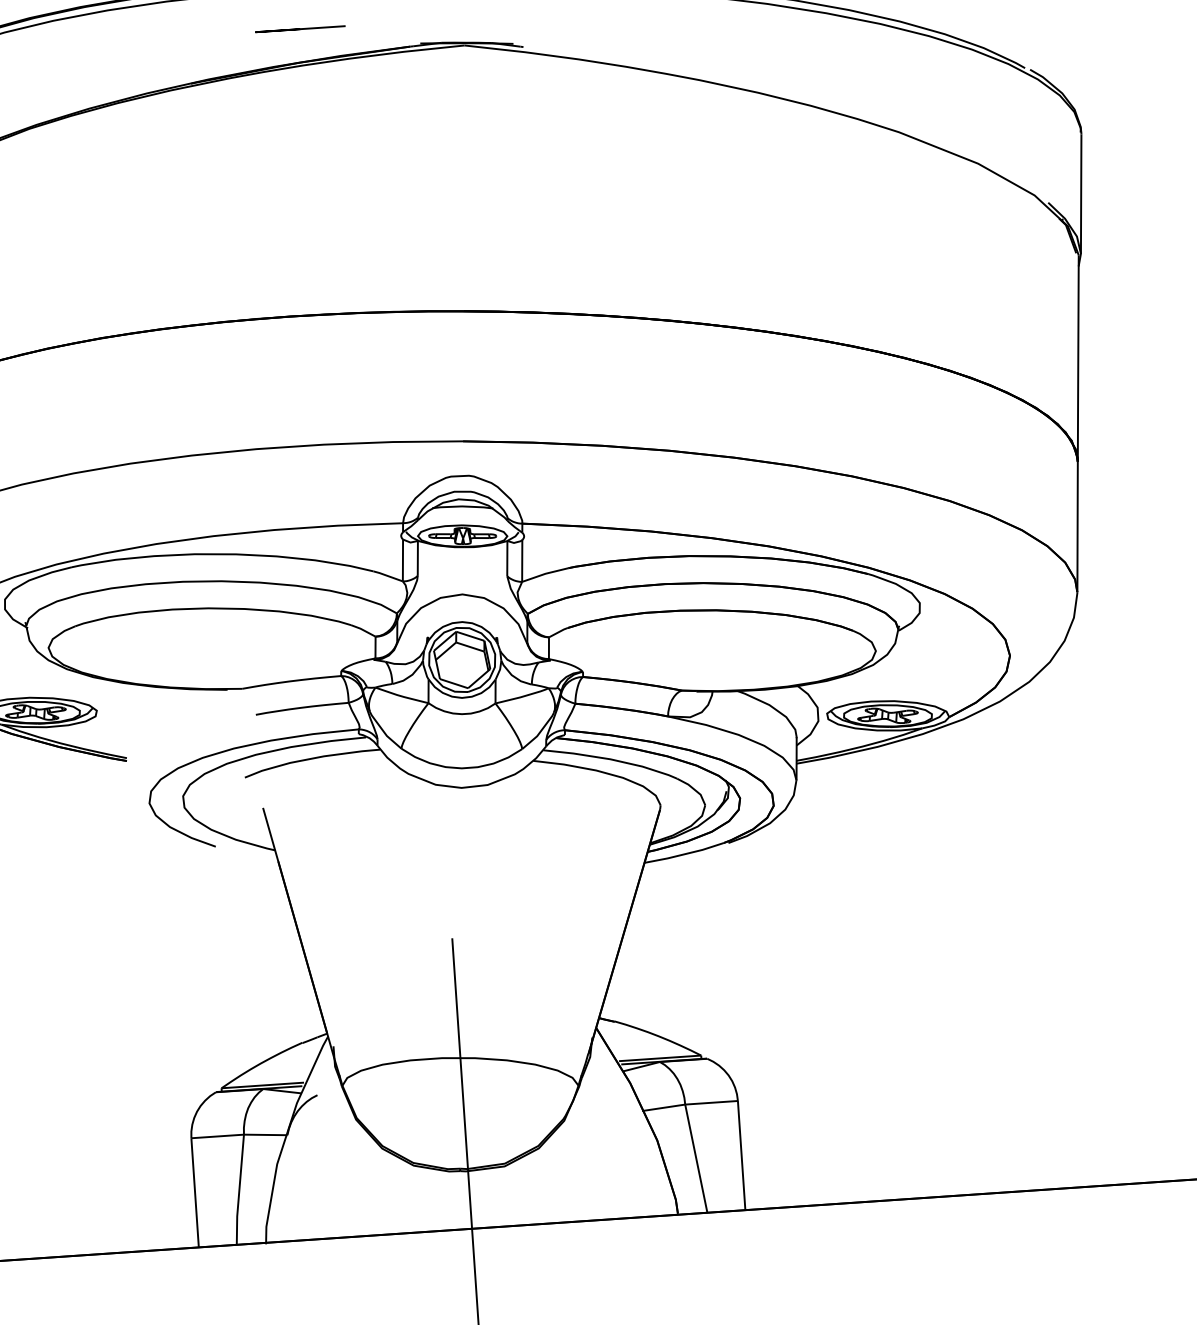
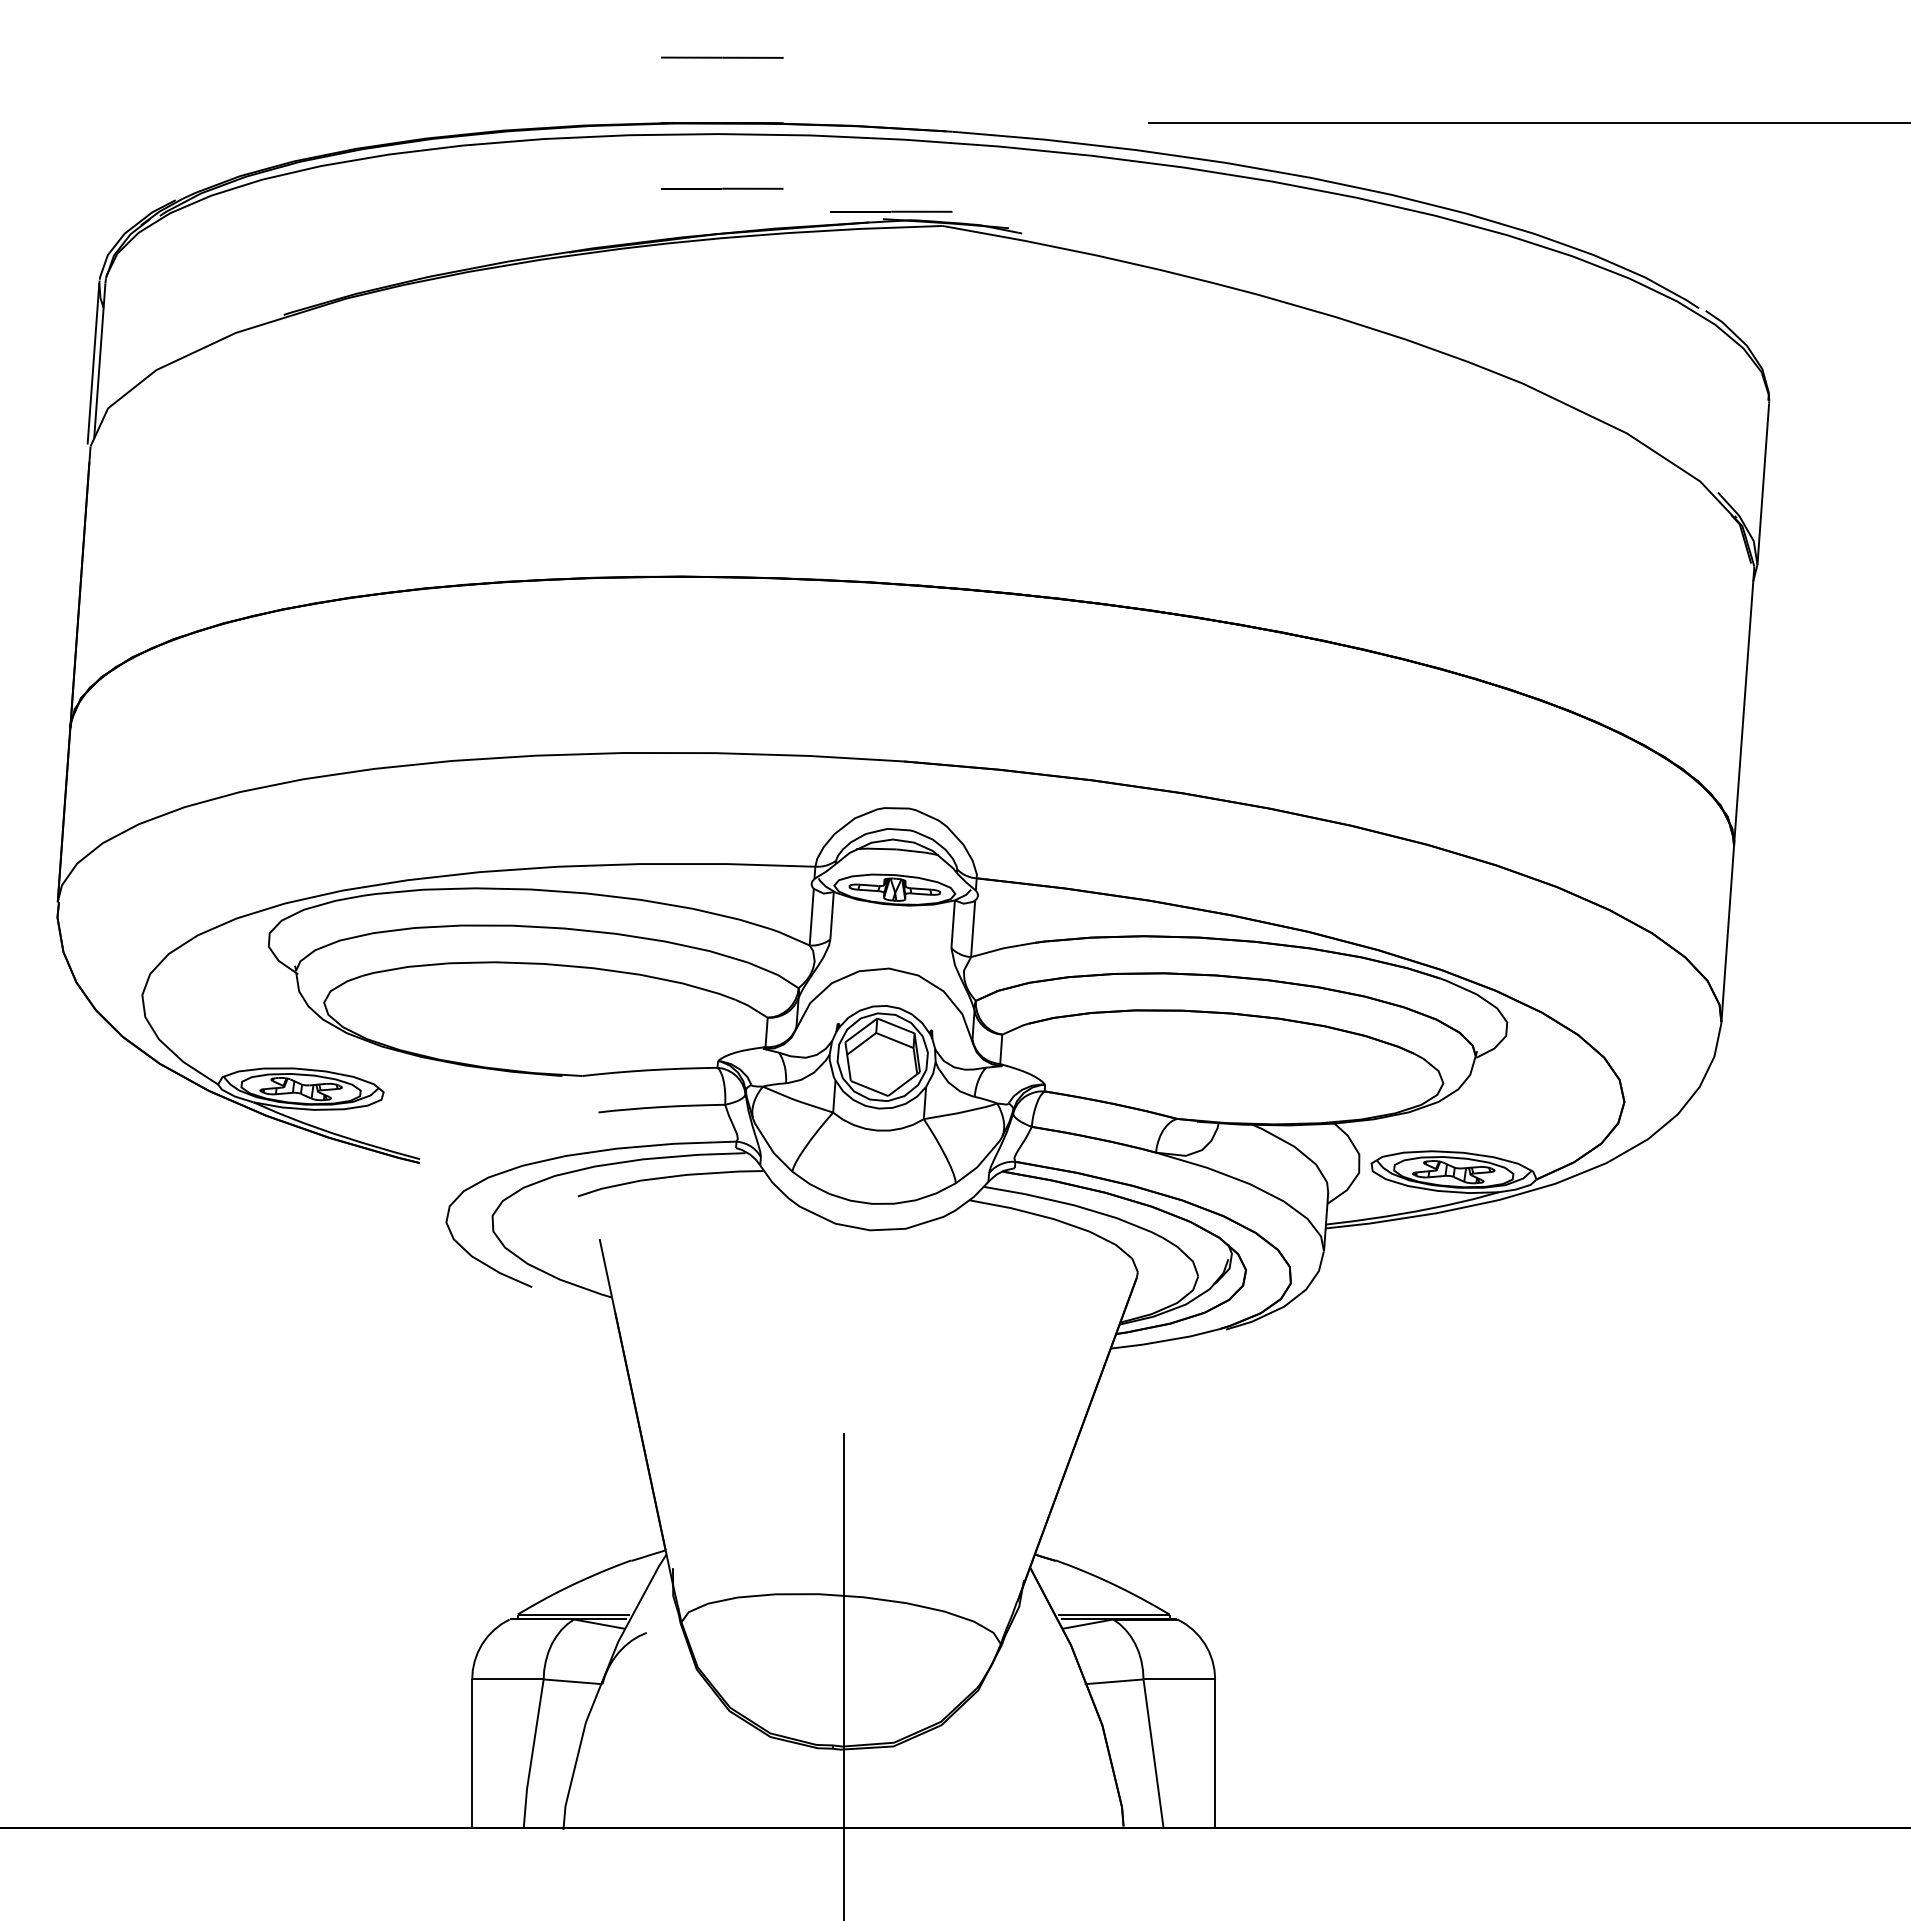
line: (426, 37) -> (891, 211), added

